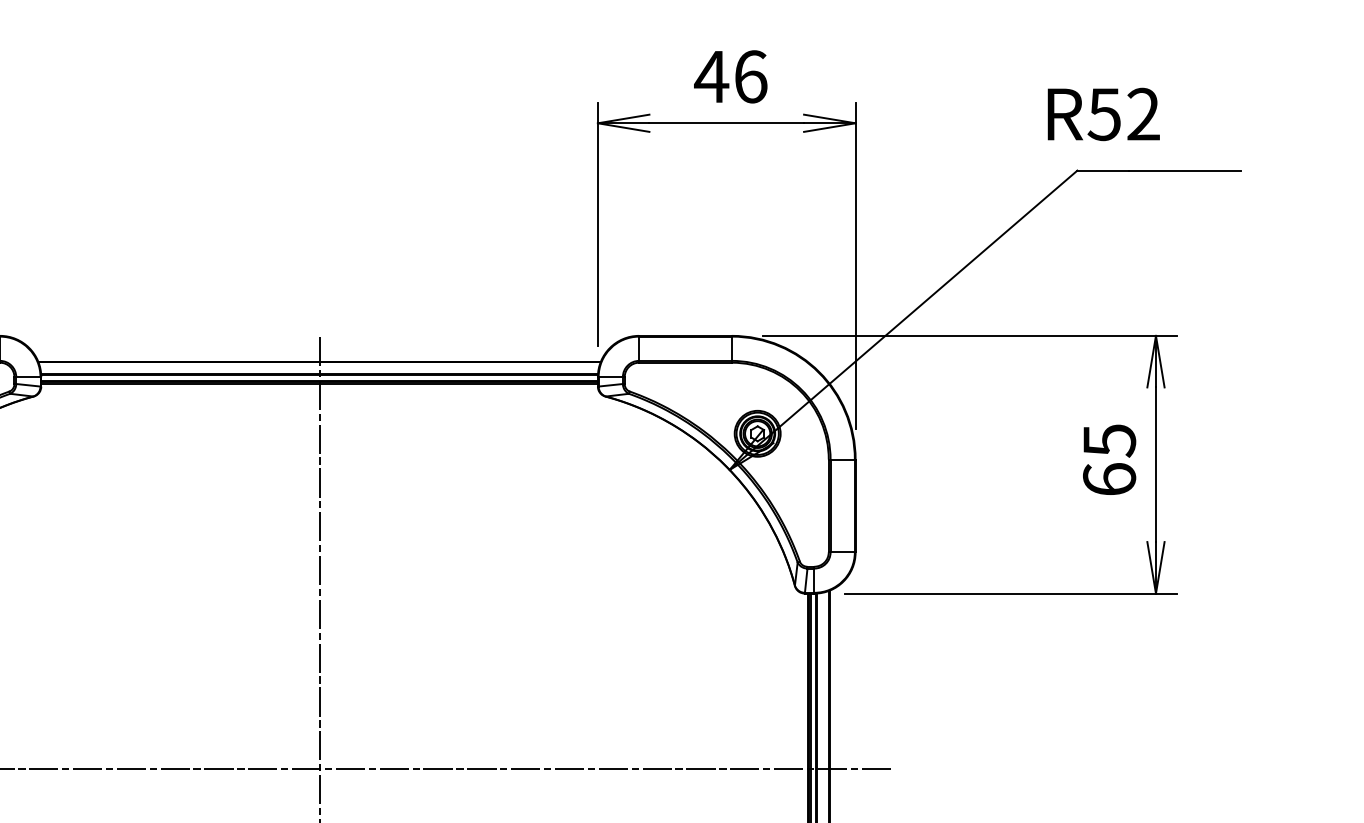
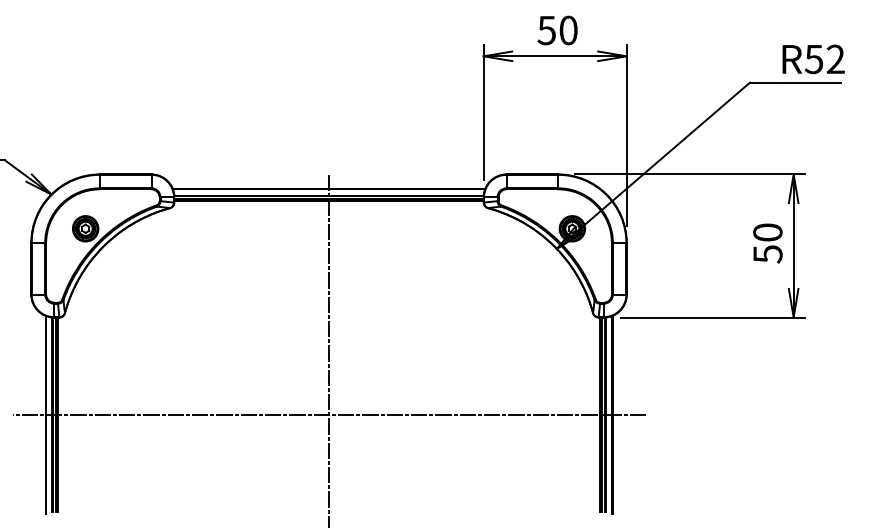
text: (730, 76) -> (557, 30), 46 -> 50
text: (1103, 114) -> (813, 59), moved
text: (1108, 460) -> (767, 243), 65 -> 50

